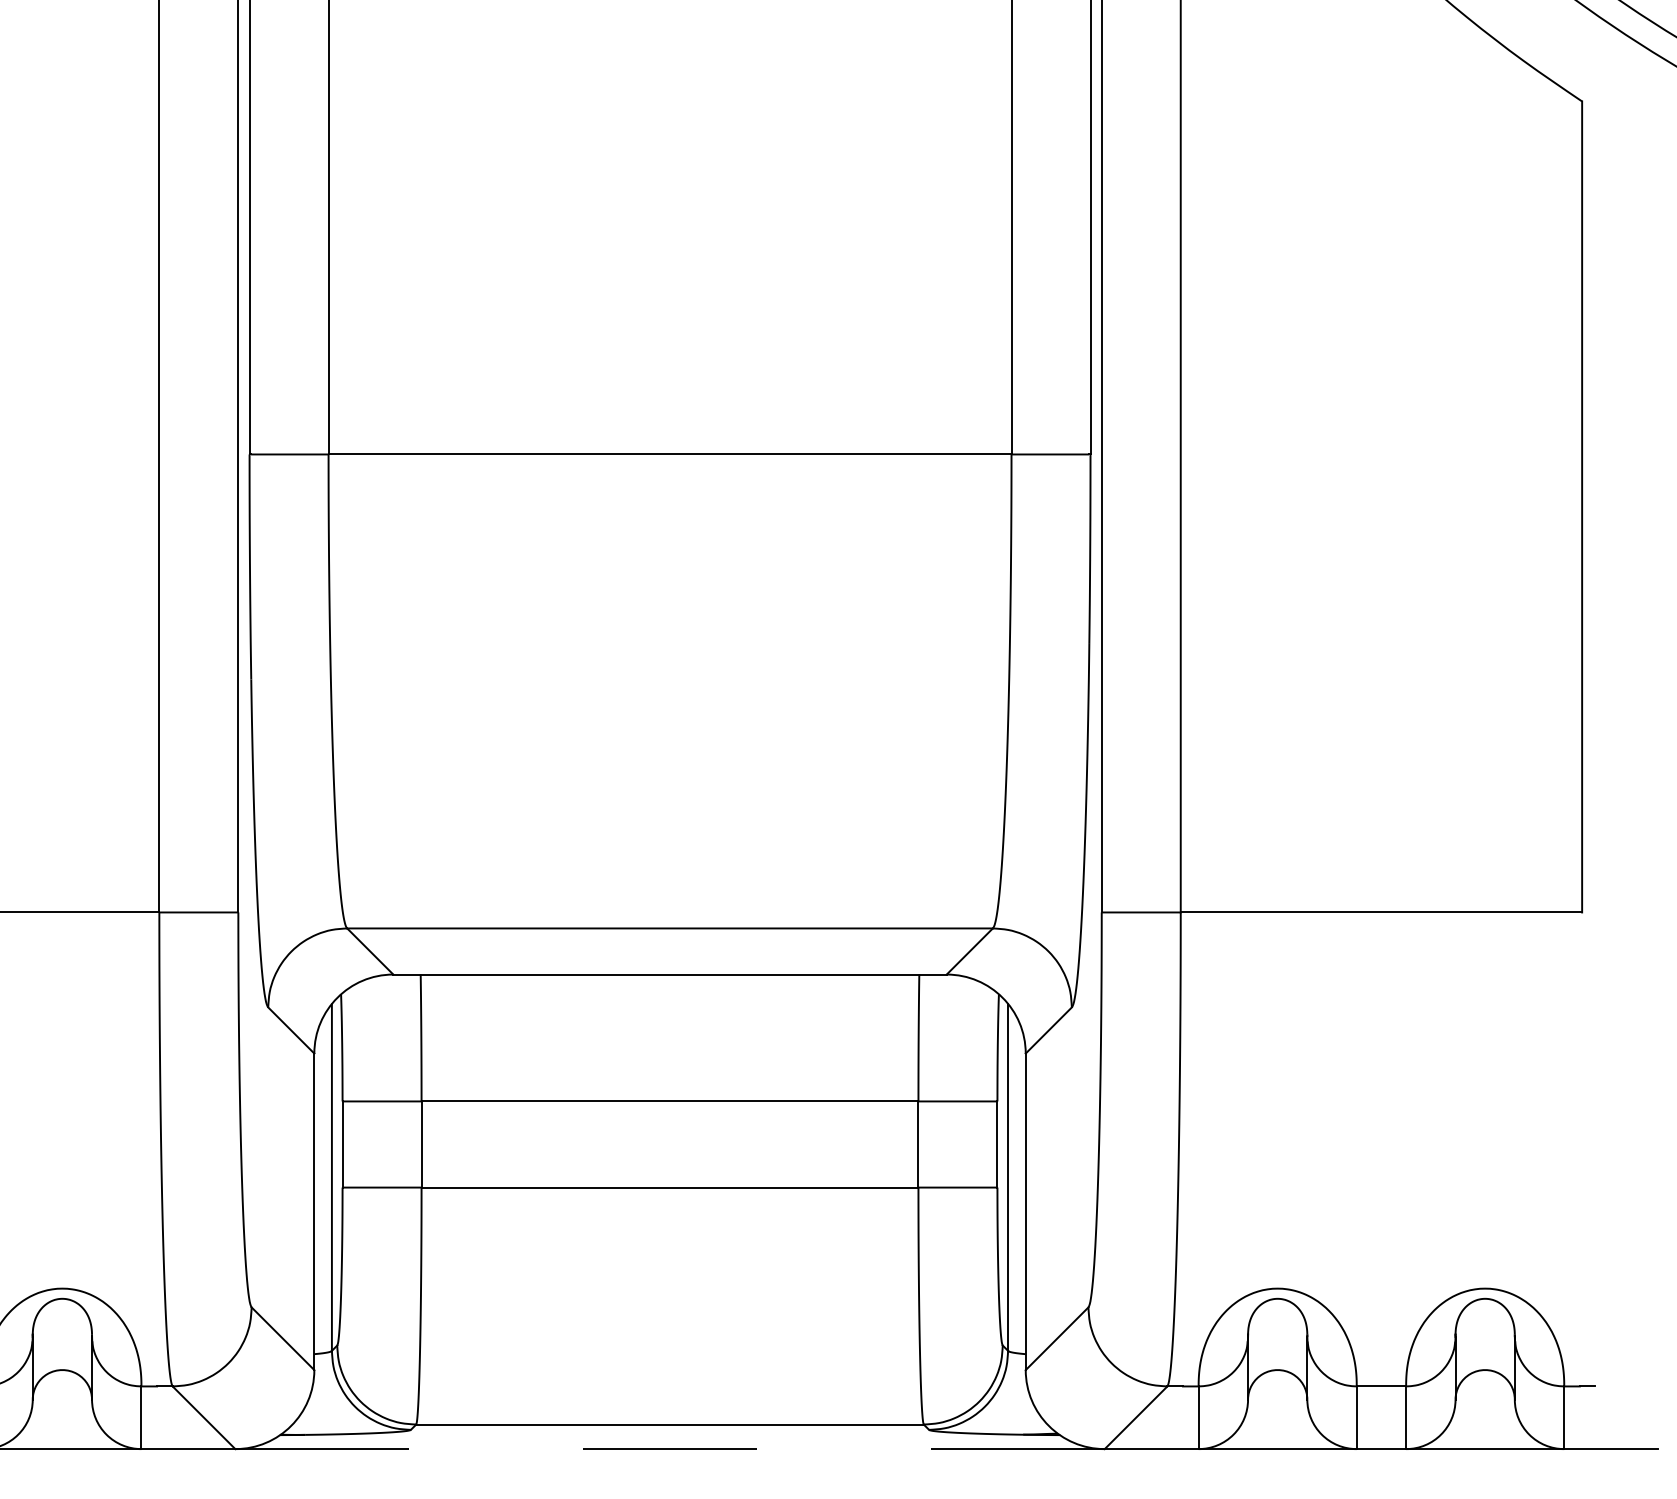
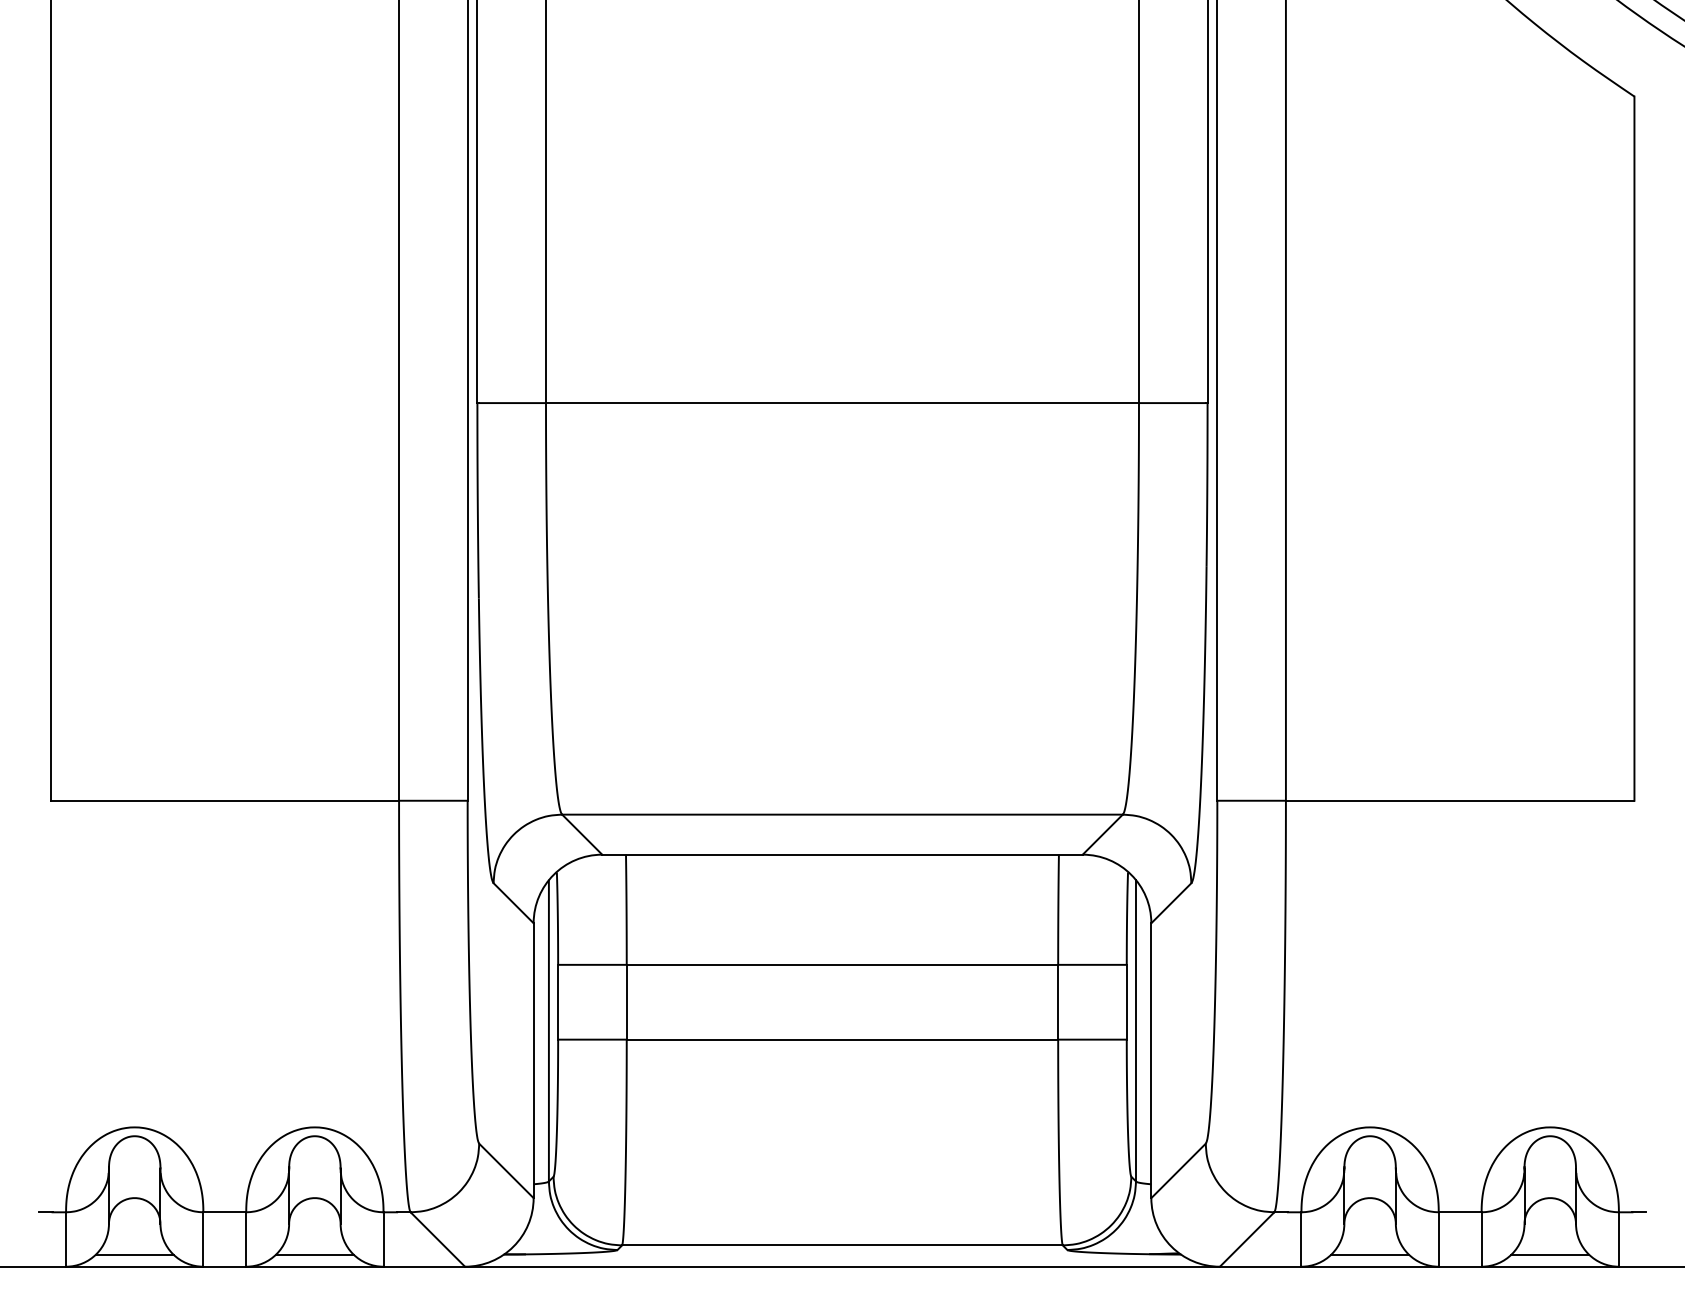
line: (61, 1435) -> (314, 1254), added
line: (1276, 1435) -> (1369, 1254), added
line: (1485, 1435) -> (1550, 1254), added
line: (670, 1448) -> (842, 1266), dashed -> solid

